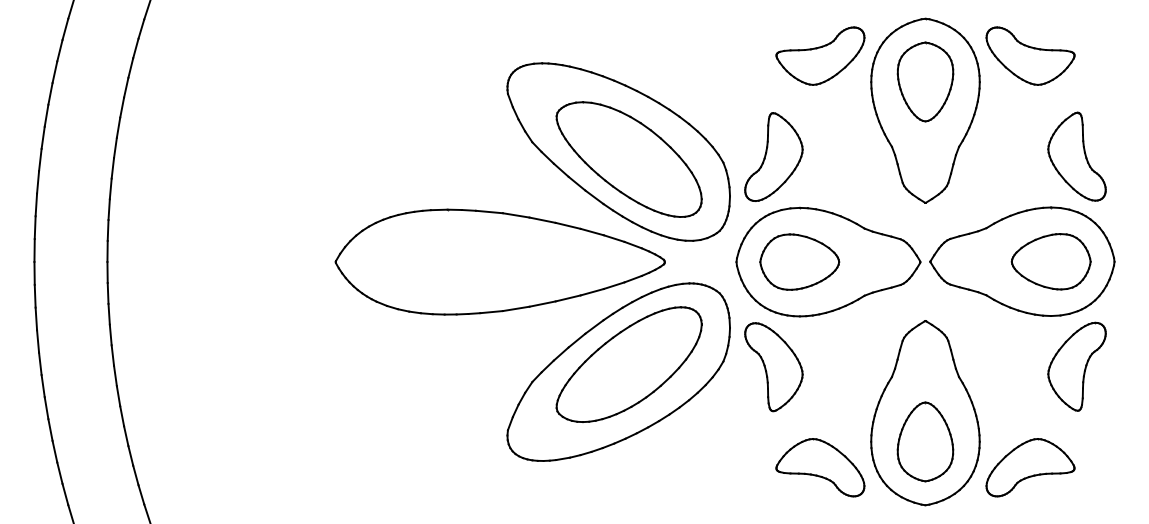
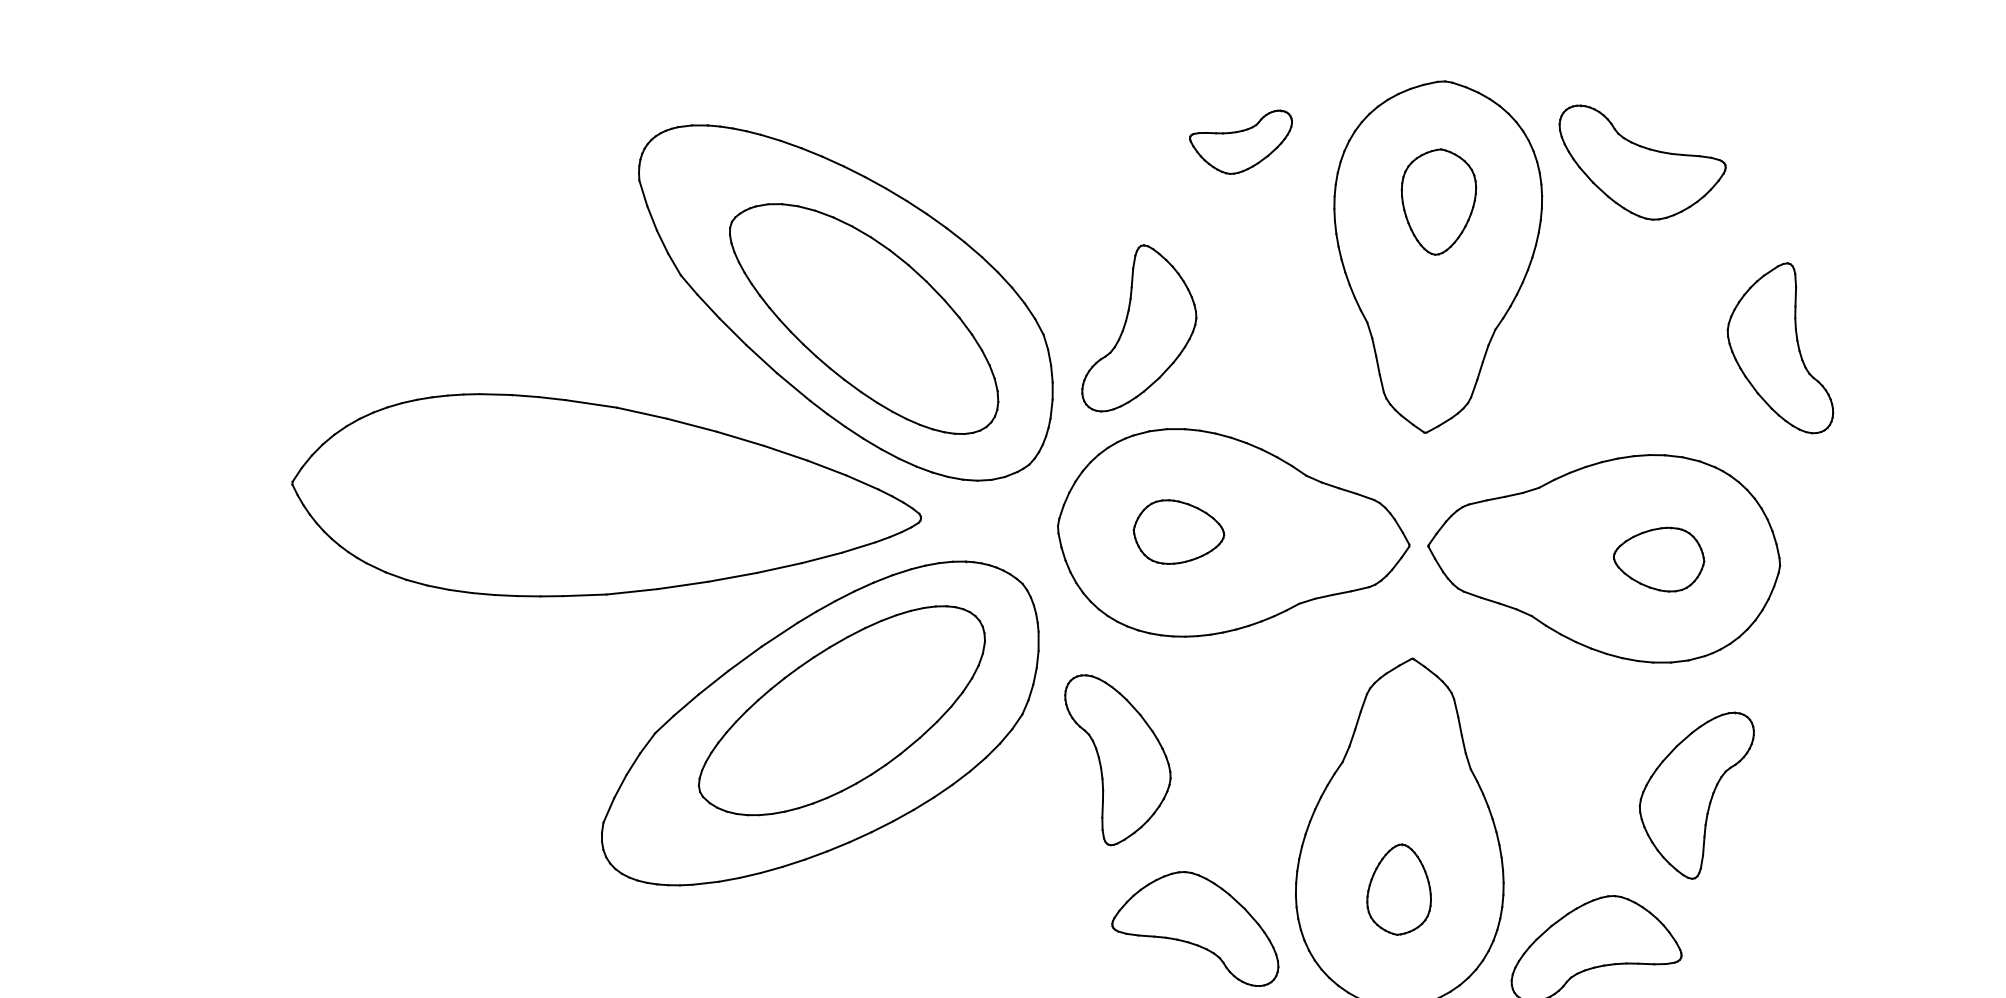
part: (820, 55) -> (1240, 140), size x0.6
part: (925, 81) -> (1438, 201), size x0.7
part: (1076, 156) -> (1780, 346), moved
part: (799, 261) -> (1178, 531), size x0.6
part: (1050, 261) -> (1657, 558), size x0.6
part: (1076, 366) -> (1694, 794), moved
part: (773, 367) -> (1115, 761), moved
part: (925, 441) -> (1399, 888), size x0.6

